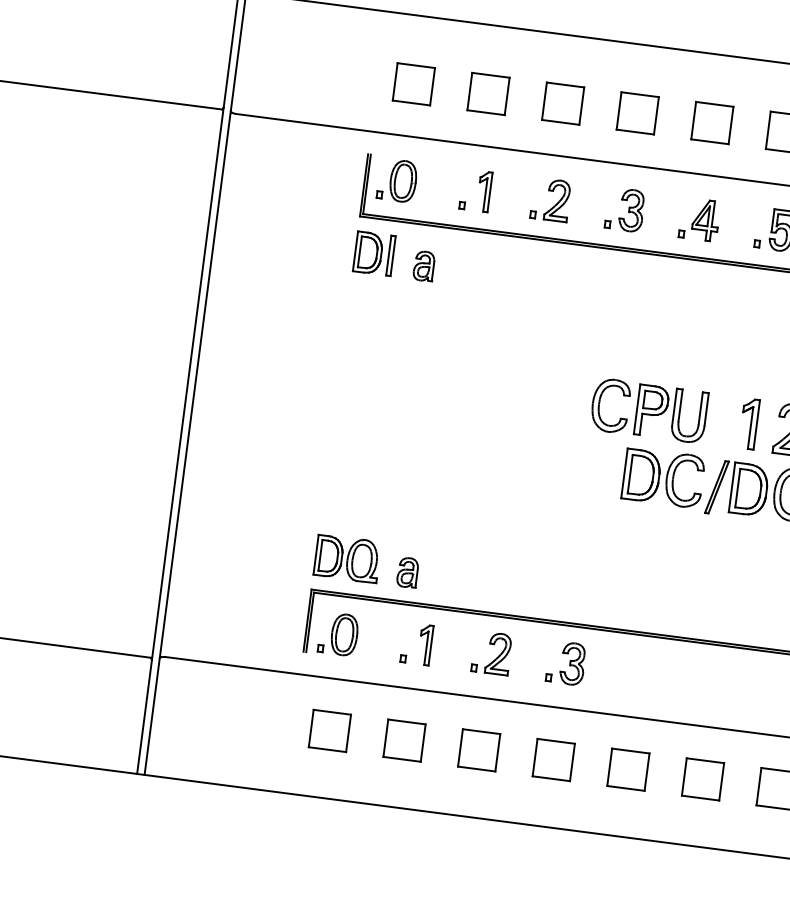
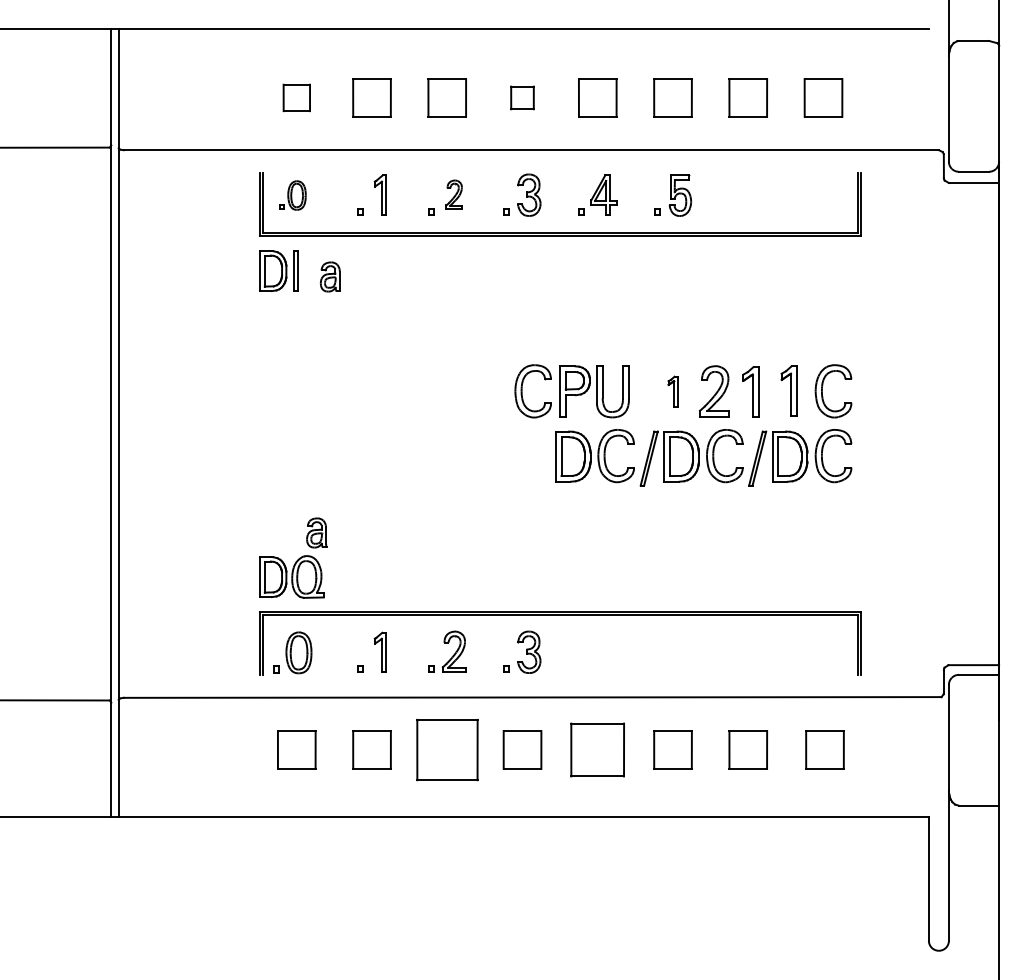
part: (413, 83) -> (296, 97), size x0.7
part: (637, 112) -> (522, 97), size x0.6
part: (397, 180) -> (292, 195), size x0.7
part: (557, 200) -> (454, 194), size x0.7
part: (748, 423) -> (672, 391), size x0.6
part: (407, 572) -> (316, 532), moved
part: (478, 749) -> (446, 749), size x1.6
part: (628, 769) -> (597, 749), size x1.4

